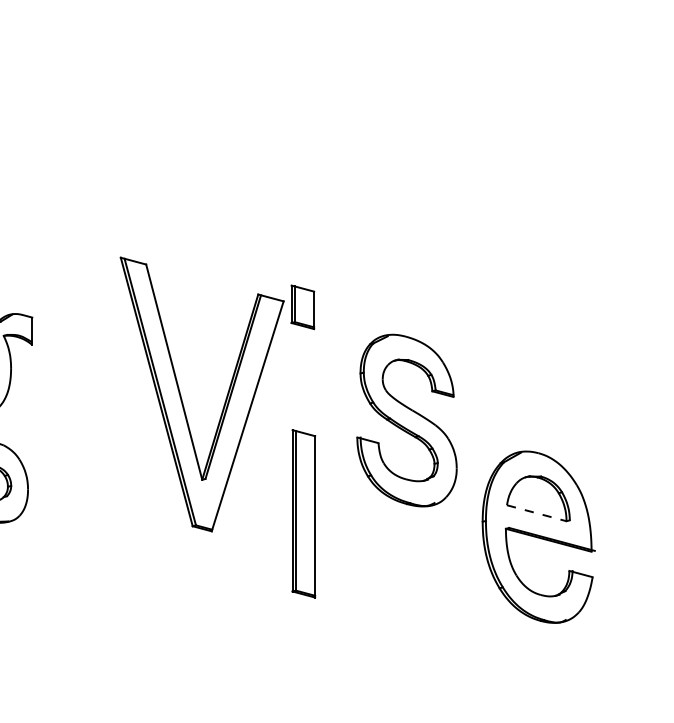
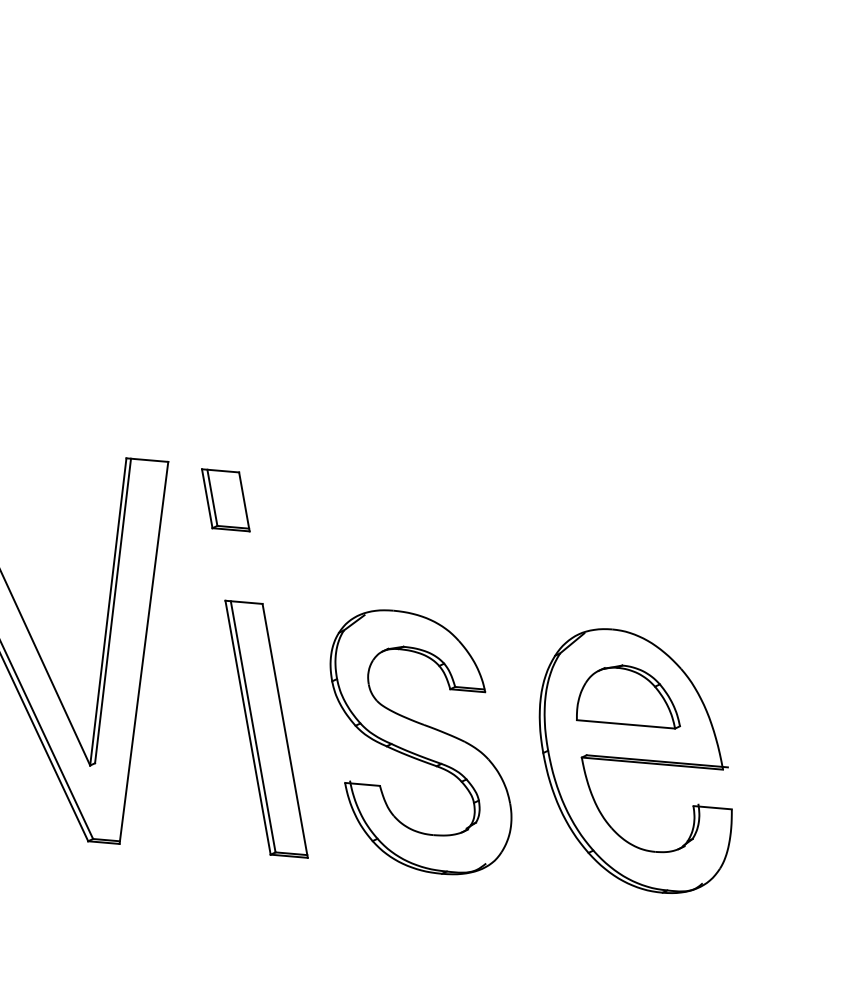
part: (302, 307) -> (225, 500), moved
part: (406, 420) -> (417, 742), moved
part: (303, 513) -> (265, 728), moved
line: (536, 513) -> (625, 724), dashed -> solid

